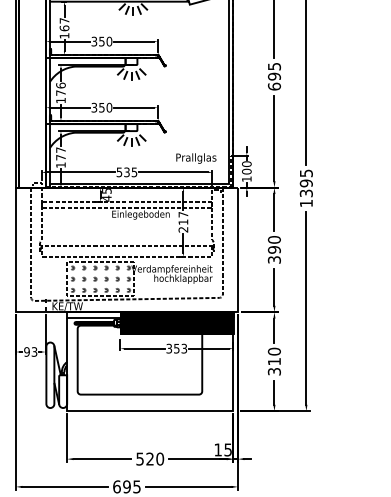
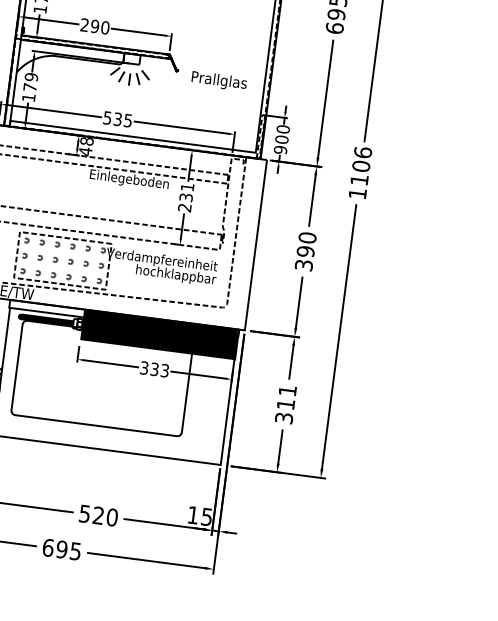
text: (97, 107) -> (89, 25), 350 -> 290
text: (60, 150) -> (30, 77), 177 -> 179
text: (196, 158) -> (219, 81), moved
text: (246, 179) -> (280, 150), 100 -> 900
text: (305, 183) -> (360, 166), 1395 -> 1106
text: (106, 191) -> (86, 141), 45 -> 48
text: (183, 218) -> (186, 192), 217 -> 231
text: (176, 347) -> (154, 367), 353 -> 333
text: (273, 351) -> (286, 390), 310 -> 311

